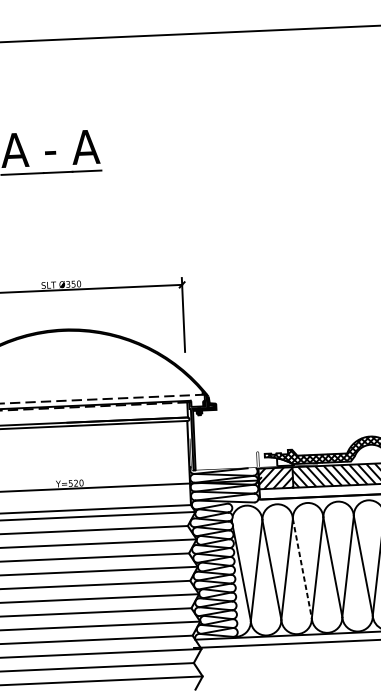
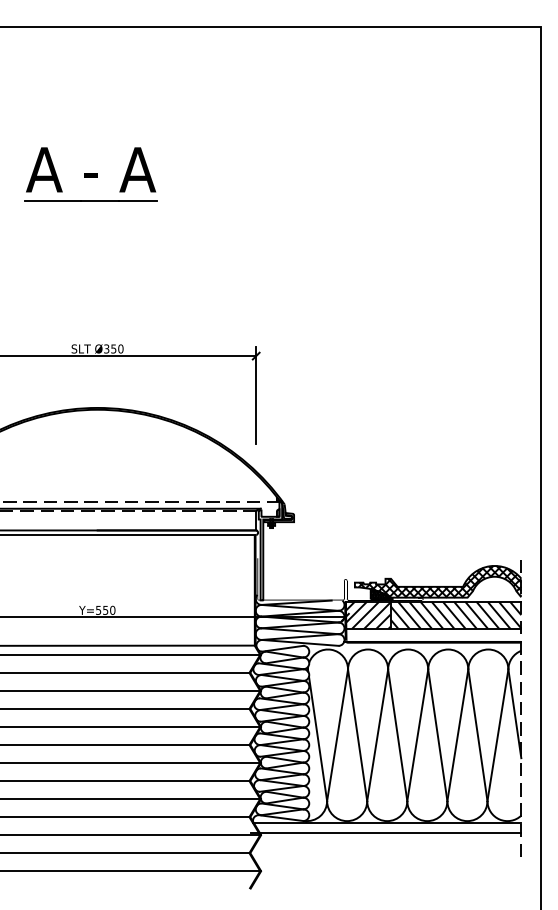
hatch: (284, 462) -> (380, 594), added
text: (75, 482) -> (105, 609), Y=520 -> Y=550
line: (302, 568) -> (397, 735), dashed -> solid

